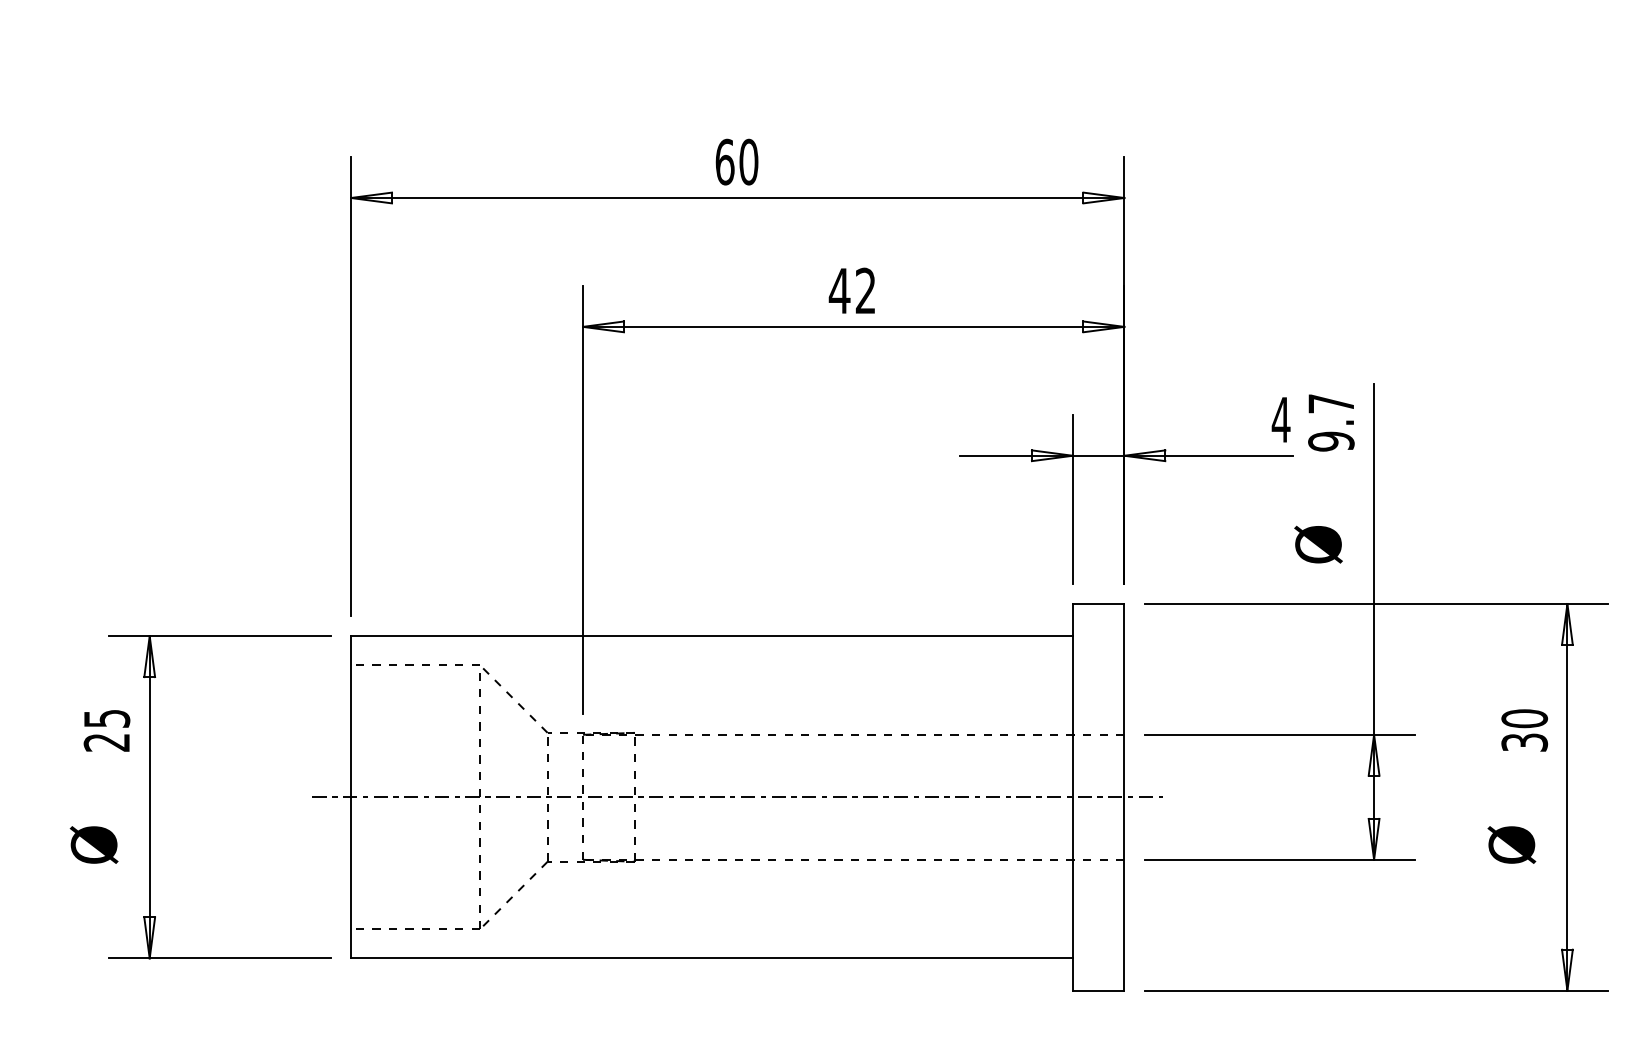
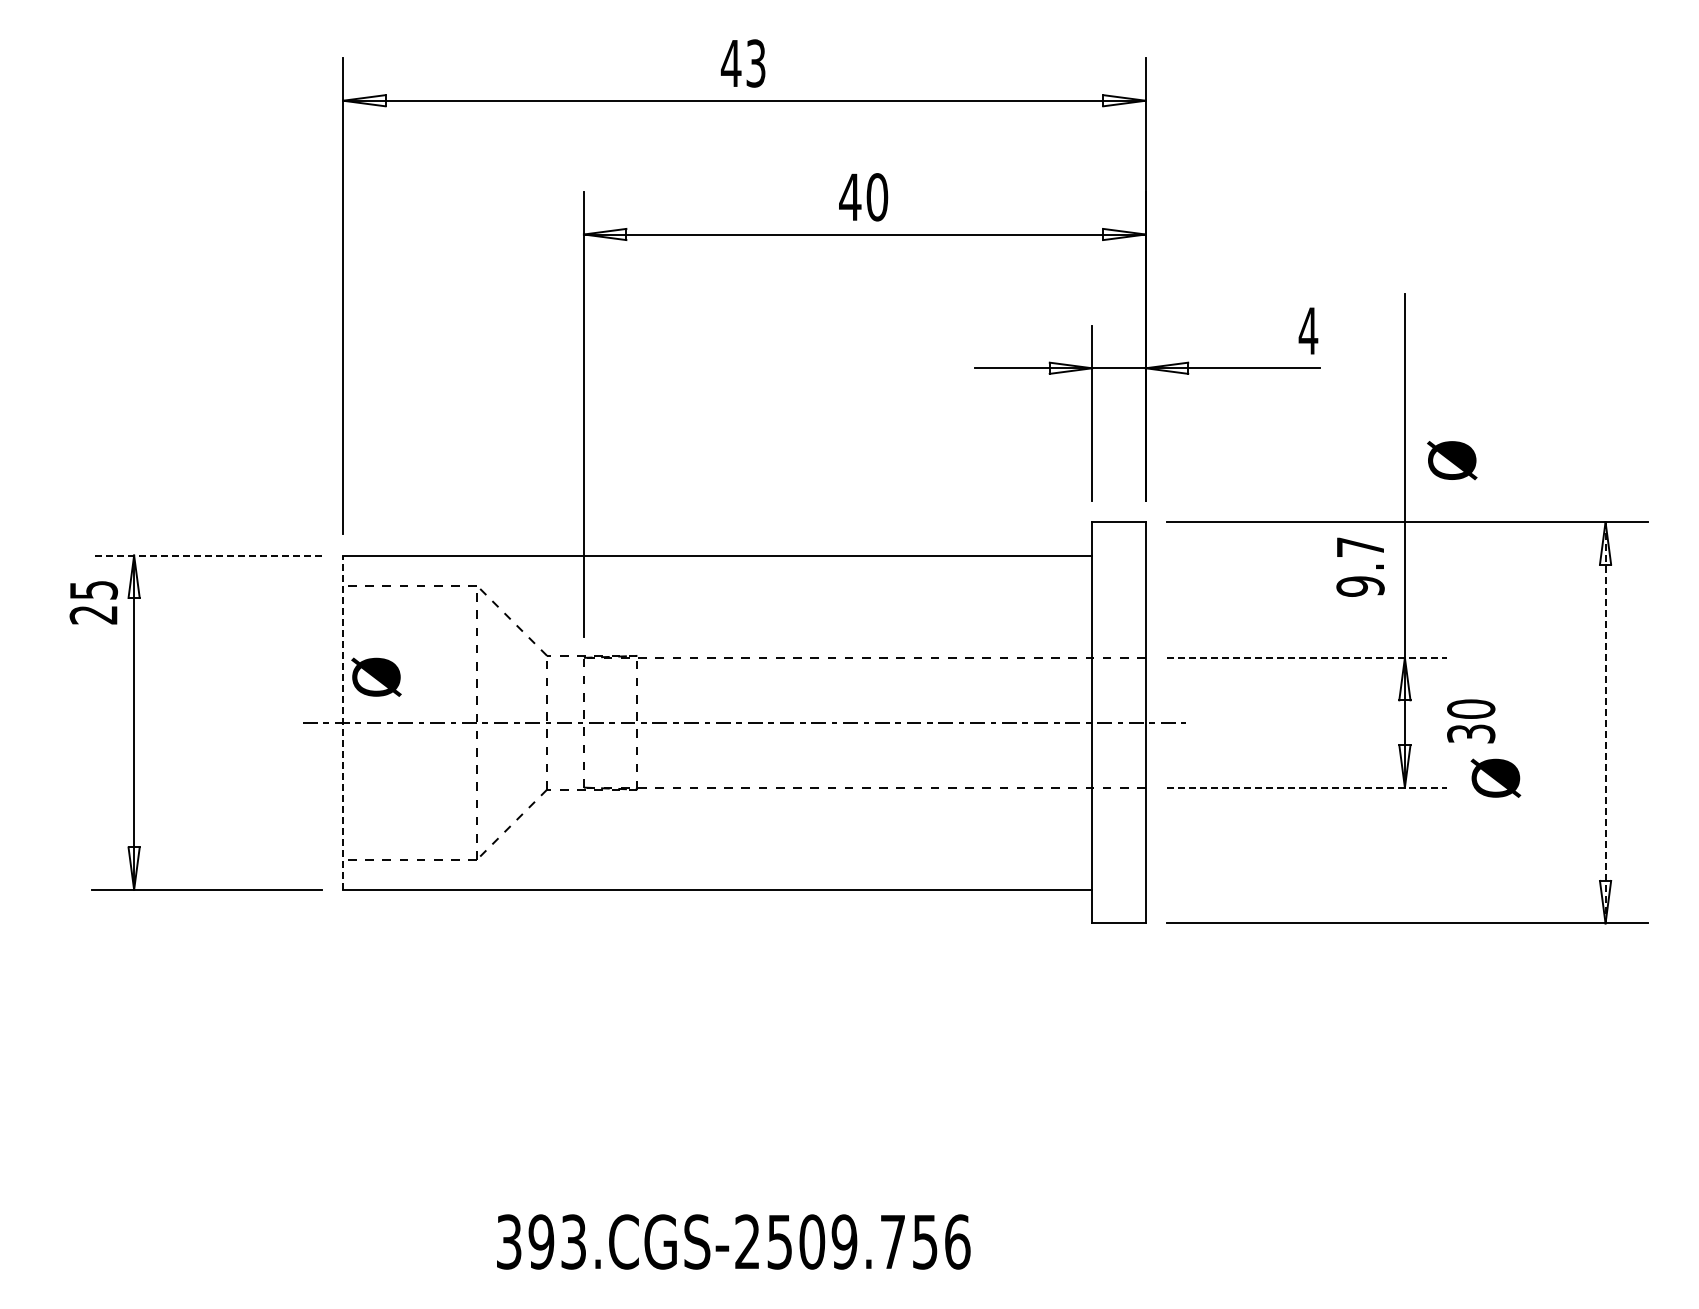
text: (735, 162) -> (742, 63), 60 -> 43
text: (865, 291) -> (877, 197), 42 -> 40
text: (1331, 422) -> (1360, 566), moved
text: (1318, 544) -> (1452, 460), moved
line: (219, 636) -> (206, 555), solid -> dashed
text: (106, 730) -> (93, 602), moved
text: (1524, 730) -> (1471, 721), moved
line: (1280, 734) -> (1307, 657), solid -> dashed
line: (351, 797) -> (343, 722), solid -> dashed
line: (1567, 797) -> (1605, 722), solid -> dashed
text: (94, 844) -> (376, 676), moved
text: (1511, 844) -> (1495, 777), moved
line: (1280, 859) -> (1307, 787), solid -> dashed

